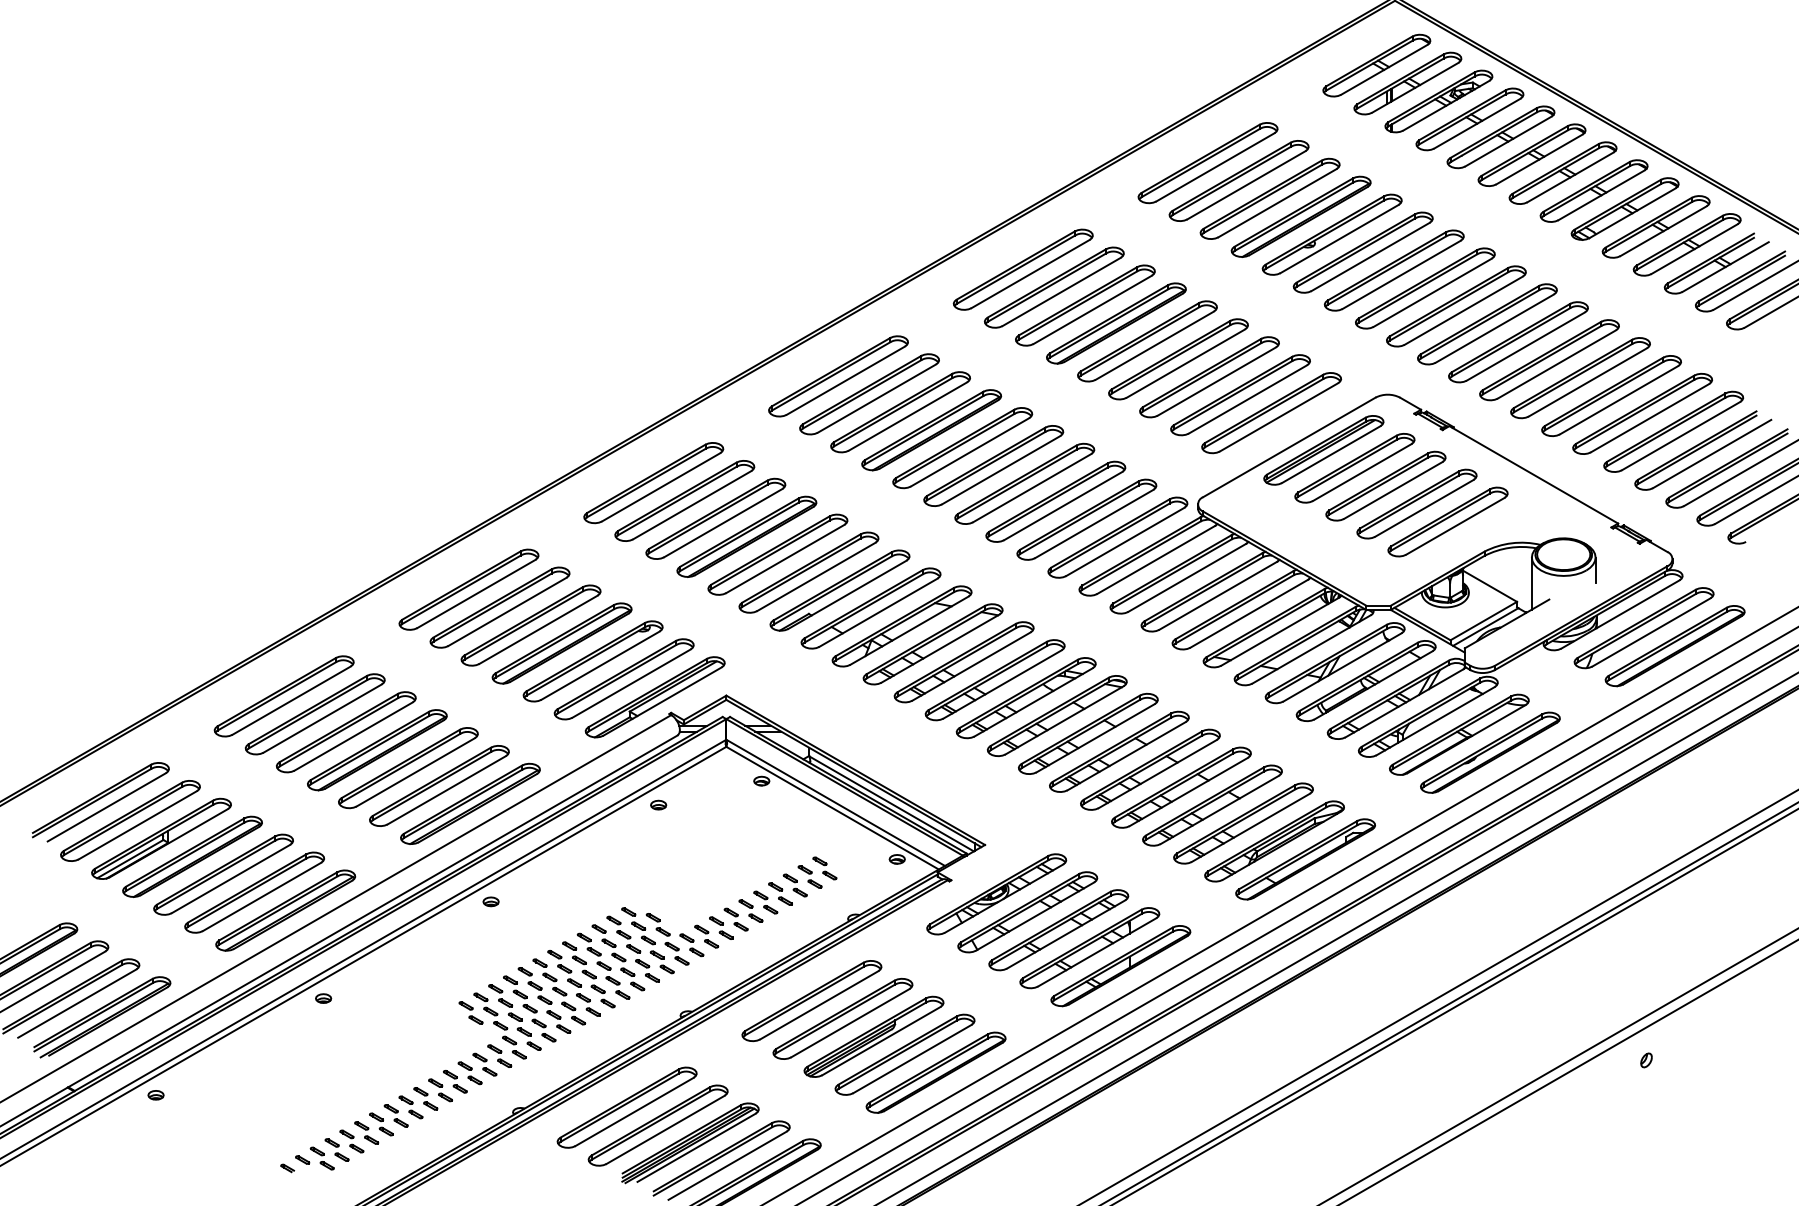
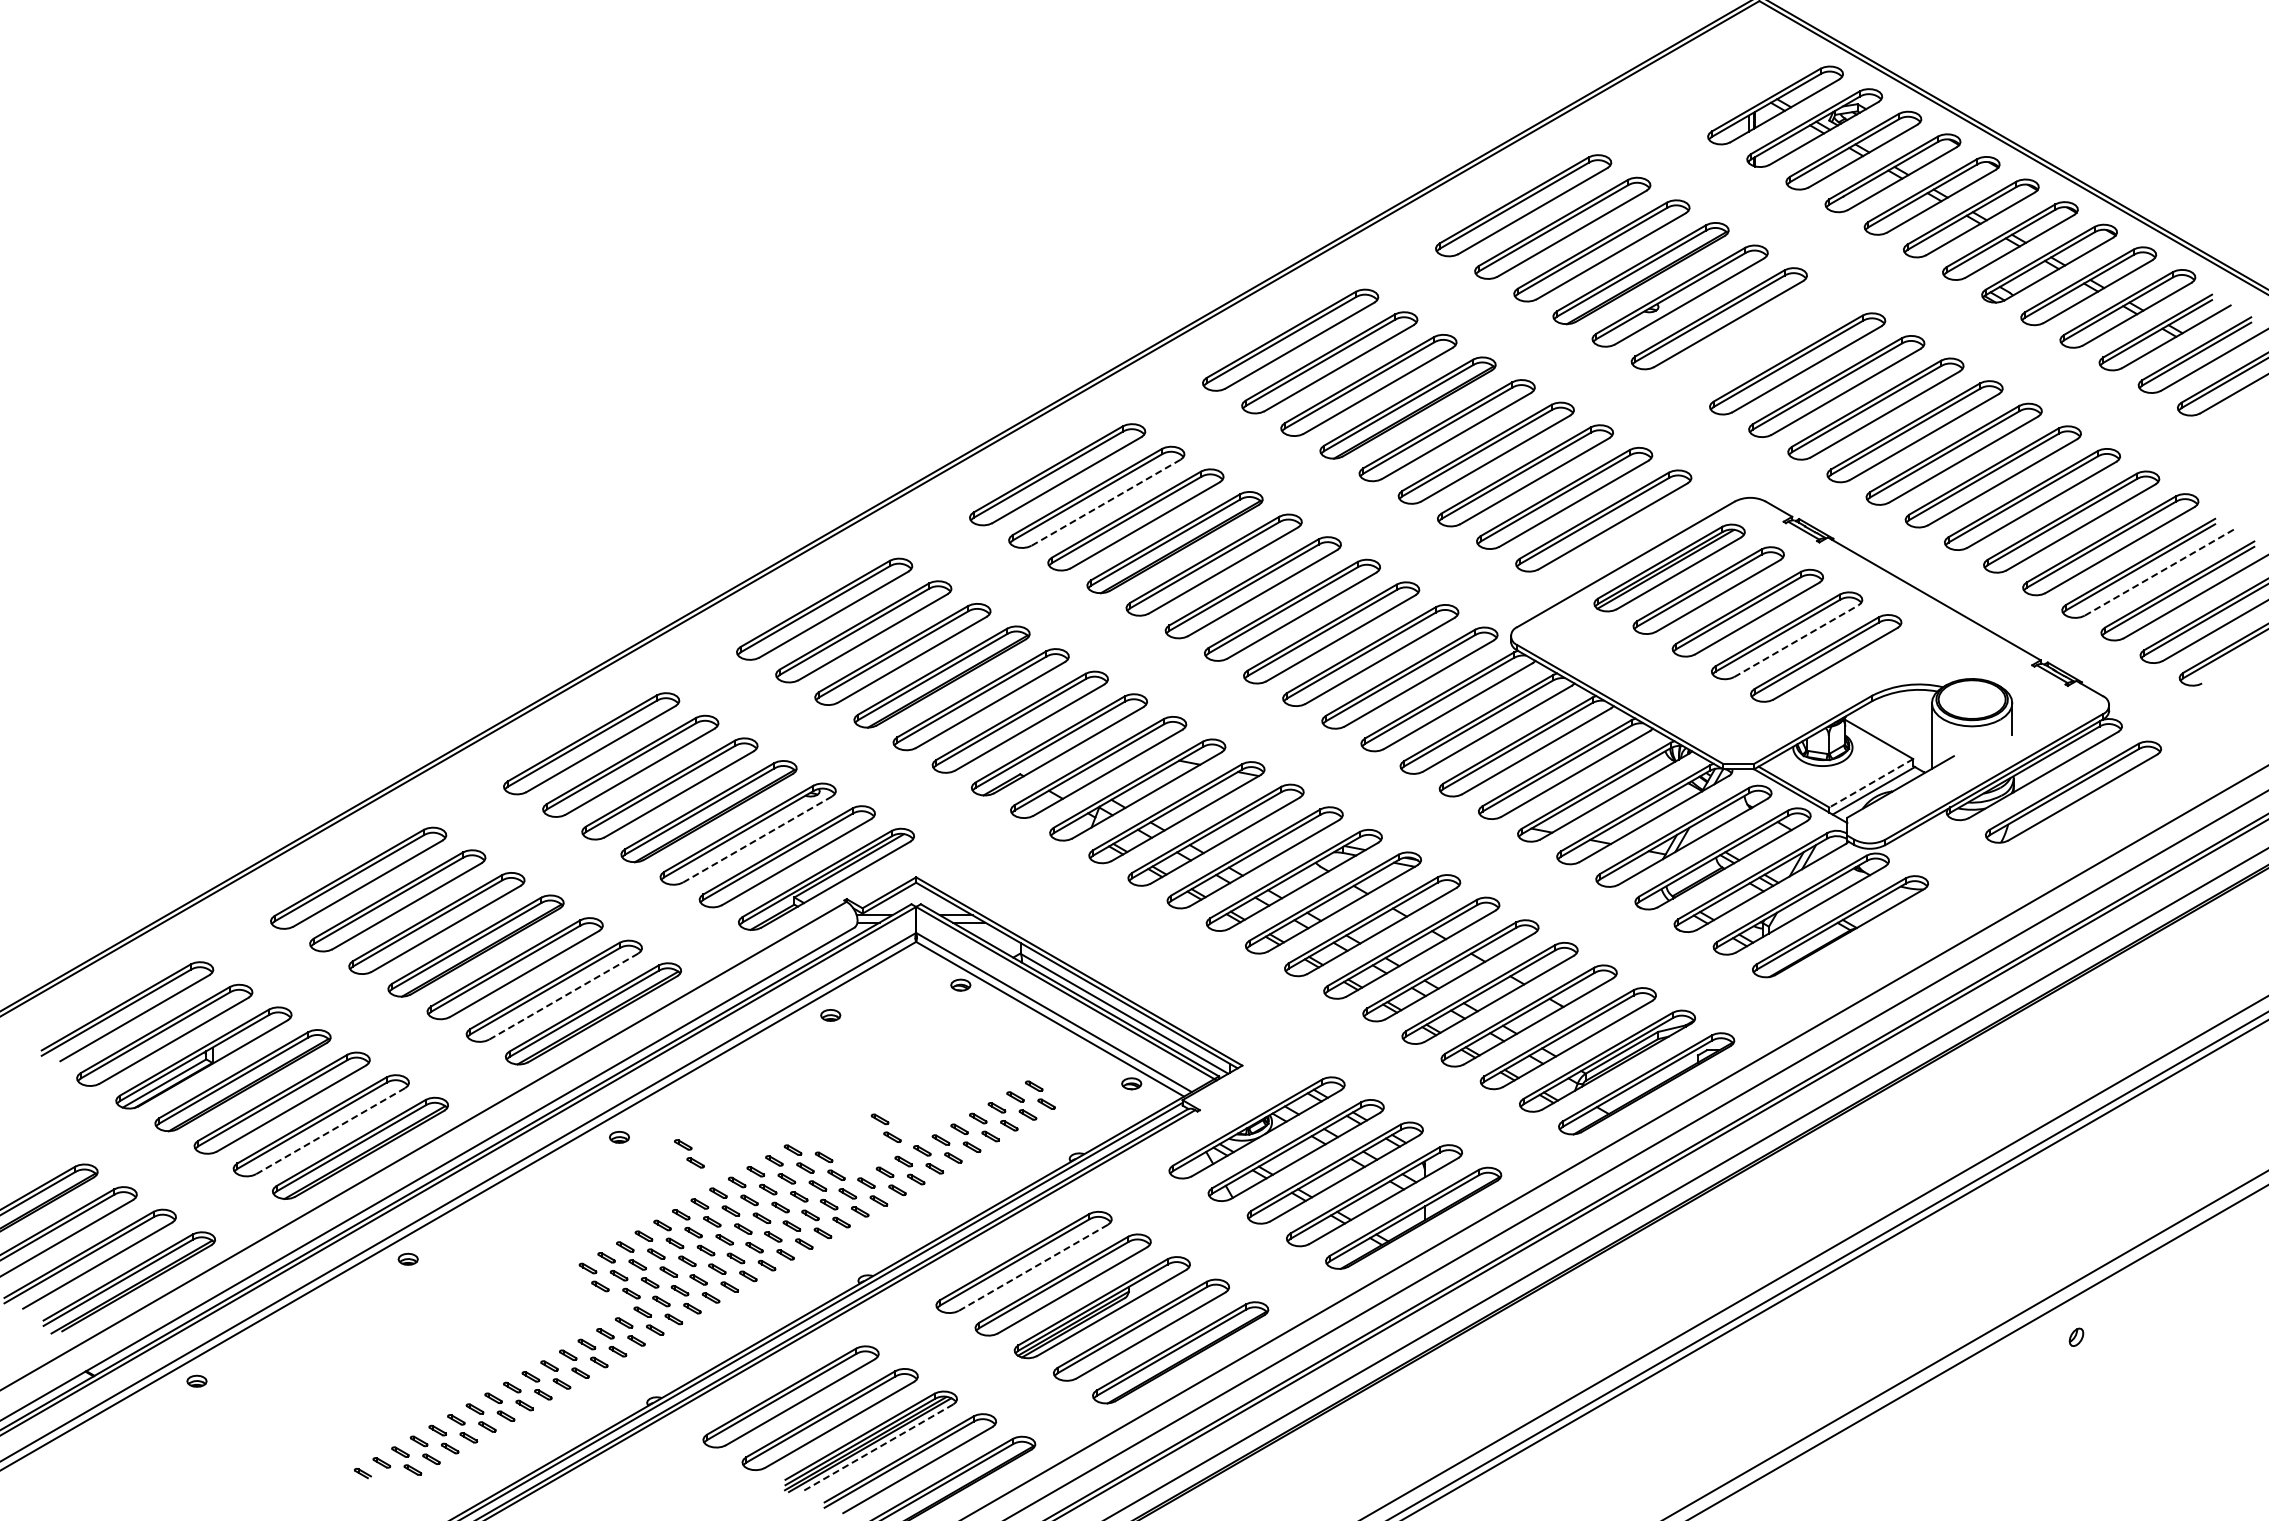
part: (1376, 65) -> (1736, 82), removed
part: (1394, 269) -> (1758, 340), removed
line: (876, 399) -> (1105, 503), solid -> dashed
line: (1711, 453) -> (2158, 572), solid -> dashed
line: (1424, 508) -> (1796, 641), solid -> dashed
line: (1483, 621) -> (1870, 783), solid -> dashed
part: (1675, 645) -> (2112, 814), removed
line: (600, 665) -> (757, 839), solid -> dashed
part: (1490, 752) -> (1879, 948), removed
line: (446, 790) -> (563, 996), solid -> dashed
part: (702, 894) -> (885, 1127), added
line: (261, 897) -> (330, 1131), solid -> dashed
part: (546, 914) -> (689, 1153), added
line: (818, 1005) -> (1032, 1268), solid -> dashed
line: (696, 1147) -> (878, 1447), solid -> dashed

